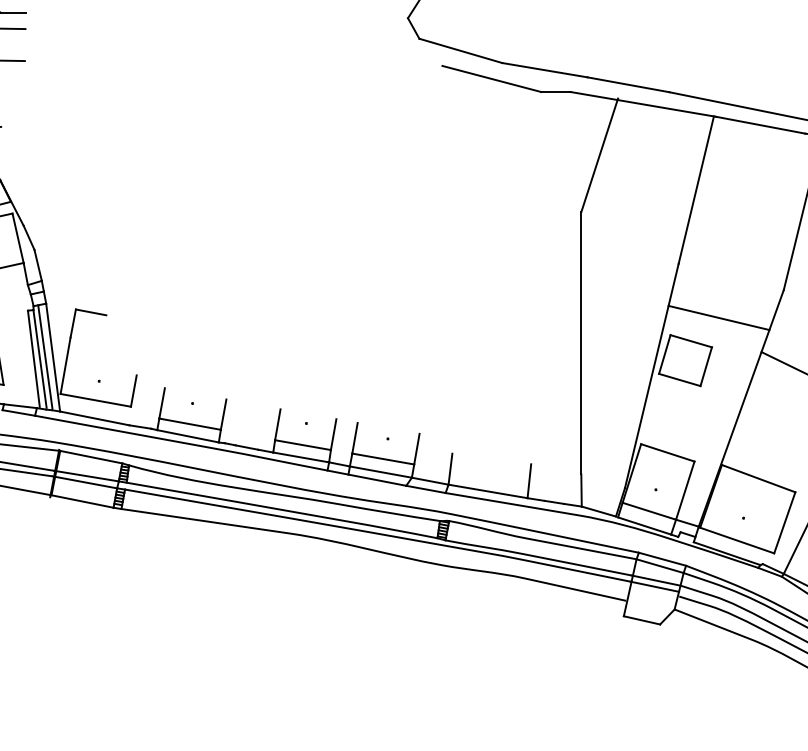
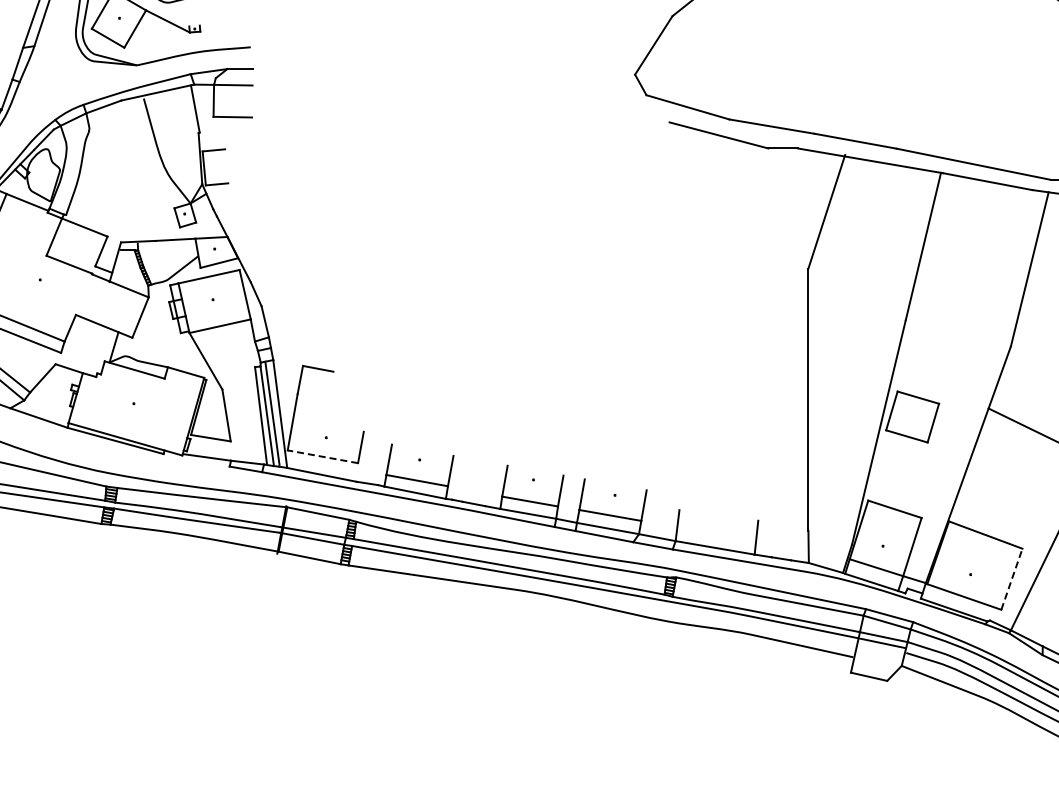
line: (718, 318) -> (945, 374), removed
line: (95, 400) -> (322, 456), solid -> dashed
line: (785, 522) -> (1012, 578), solid -> dashed

